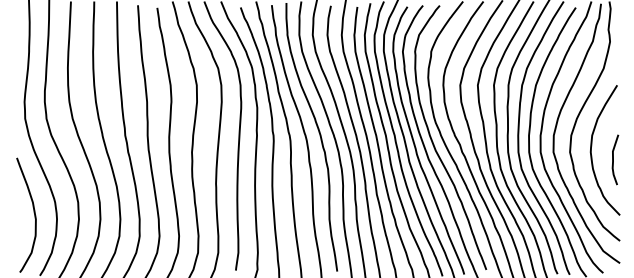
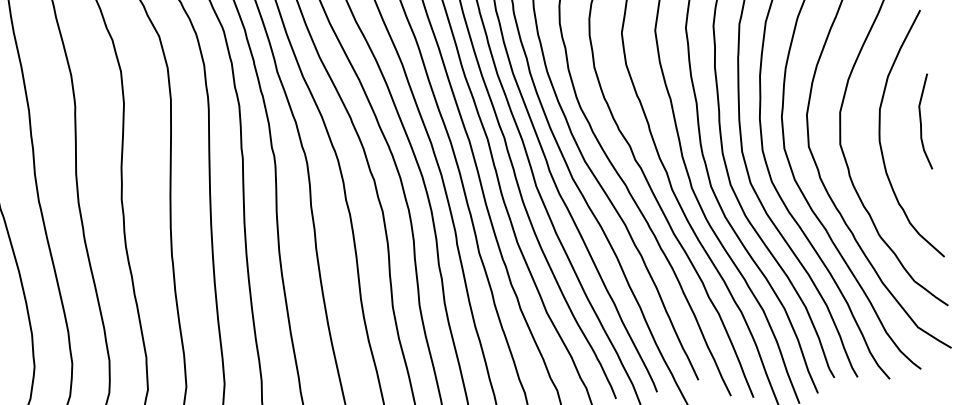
curve: (613, 159) -> (921, 121), moved

